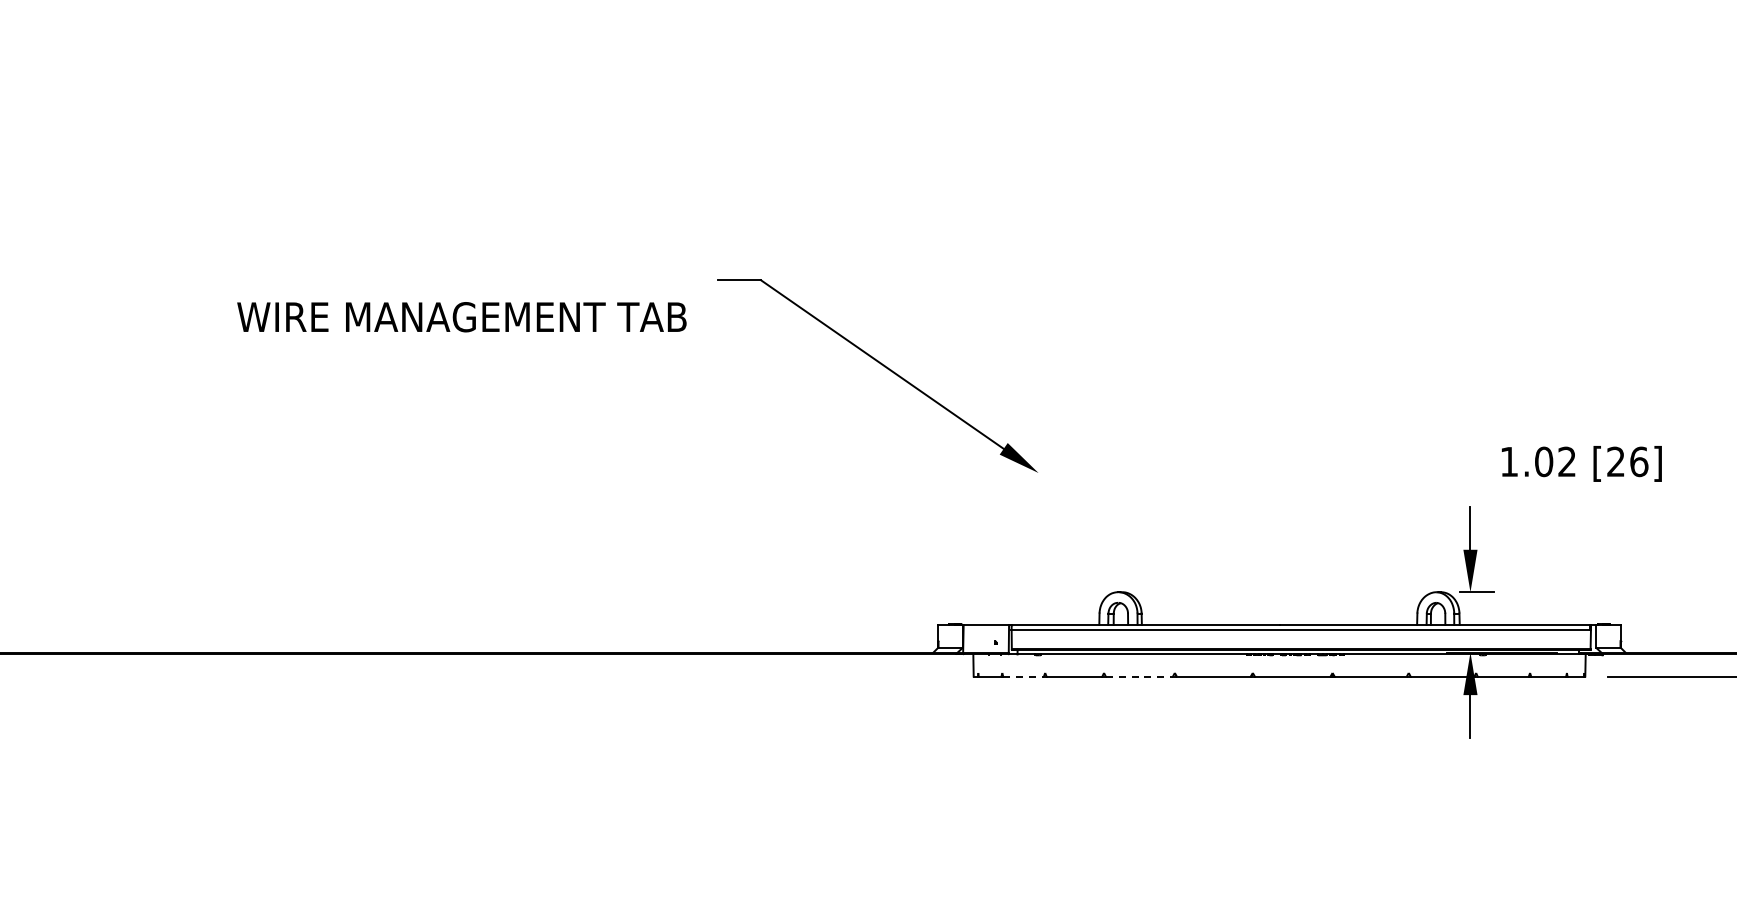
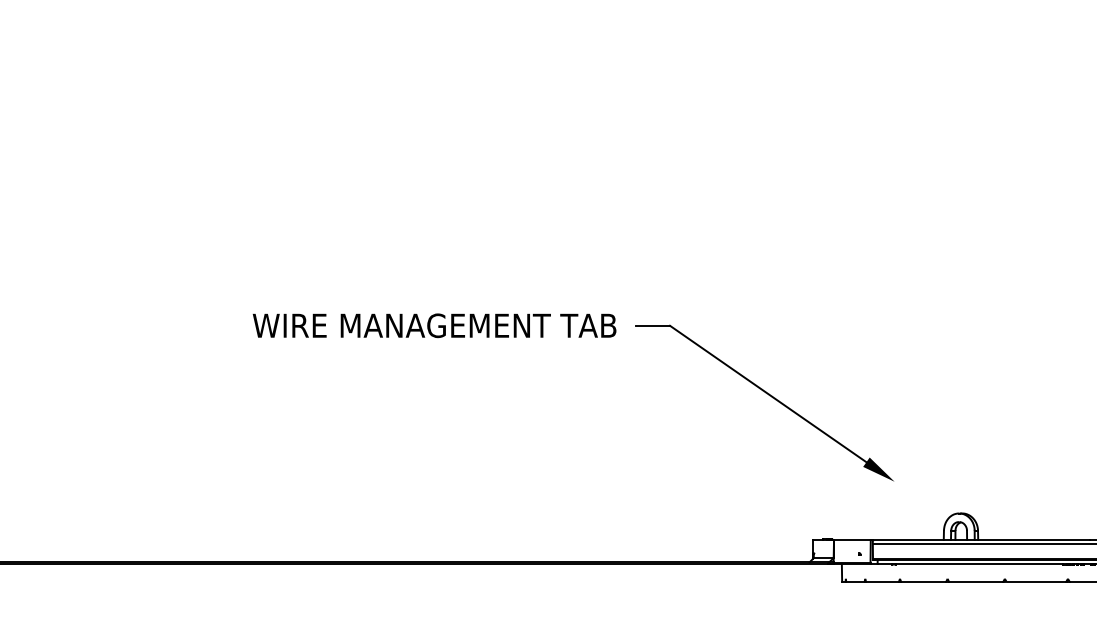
text: (461, 317) -> (434, 326), moved
part: (884, 367) -> (769, 396), moved
line: (1024, 676) -> (883, 581), dashed -> solid
line: (1139, 676) -> (976, 581), dashed -> solid

